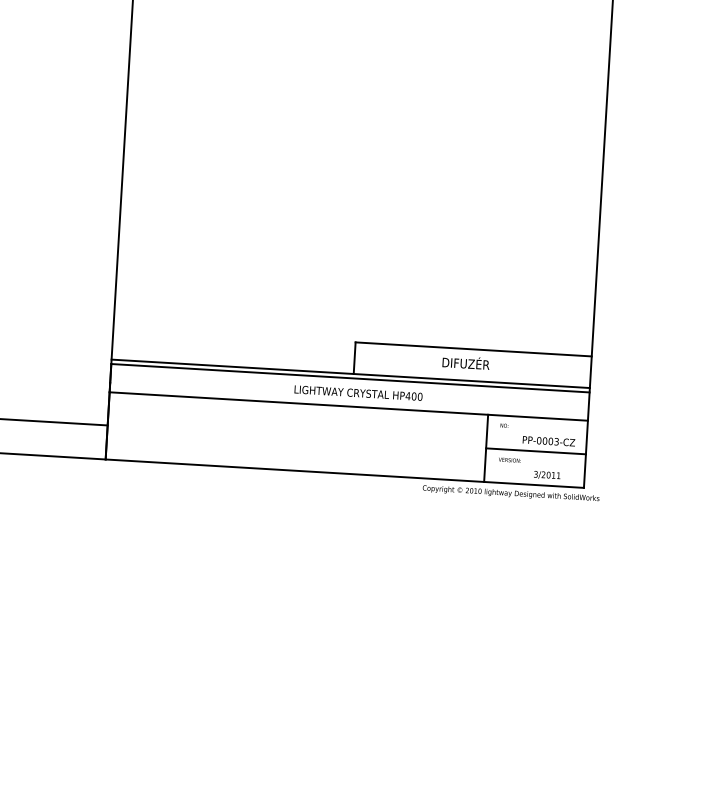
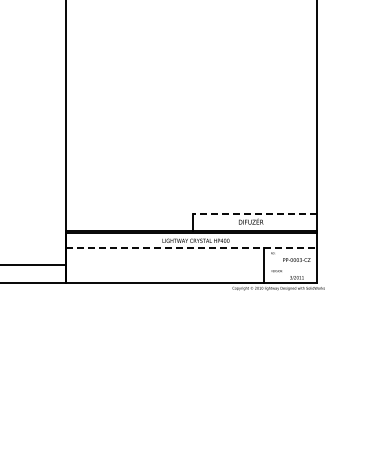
line: (473, 349) -> (254, 214), solid -> dashed
line: (349, 407) -> (191, 248), solid -> dashed
line: (536, 450) -> (290, 265), removed

